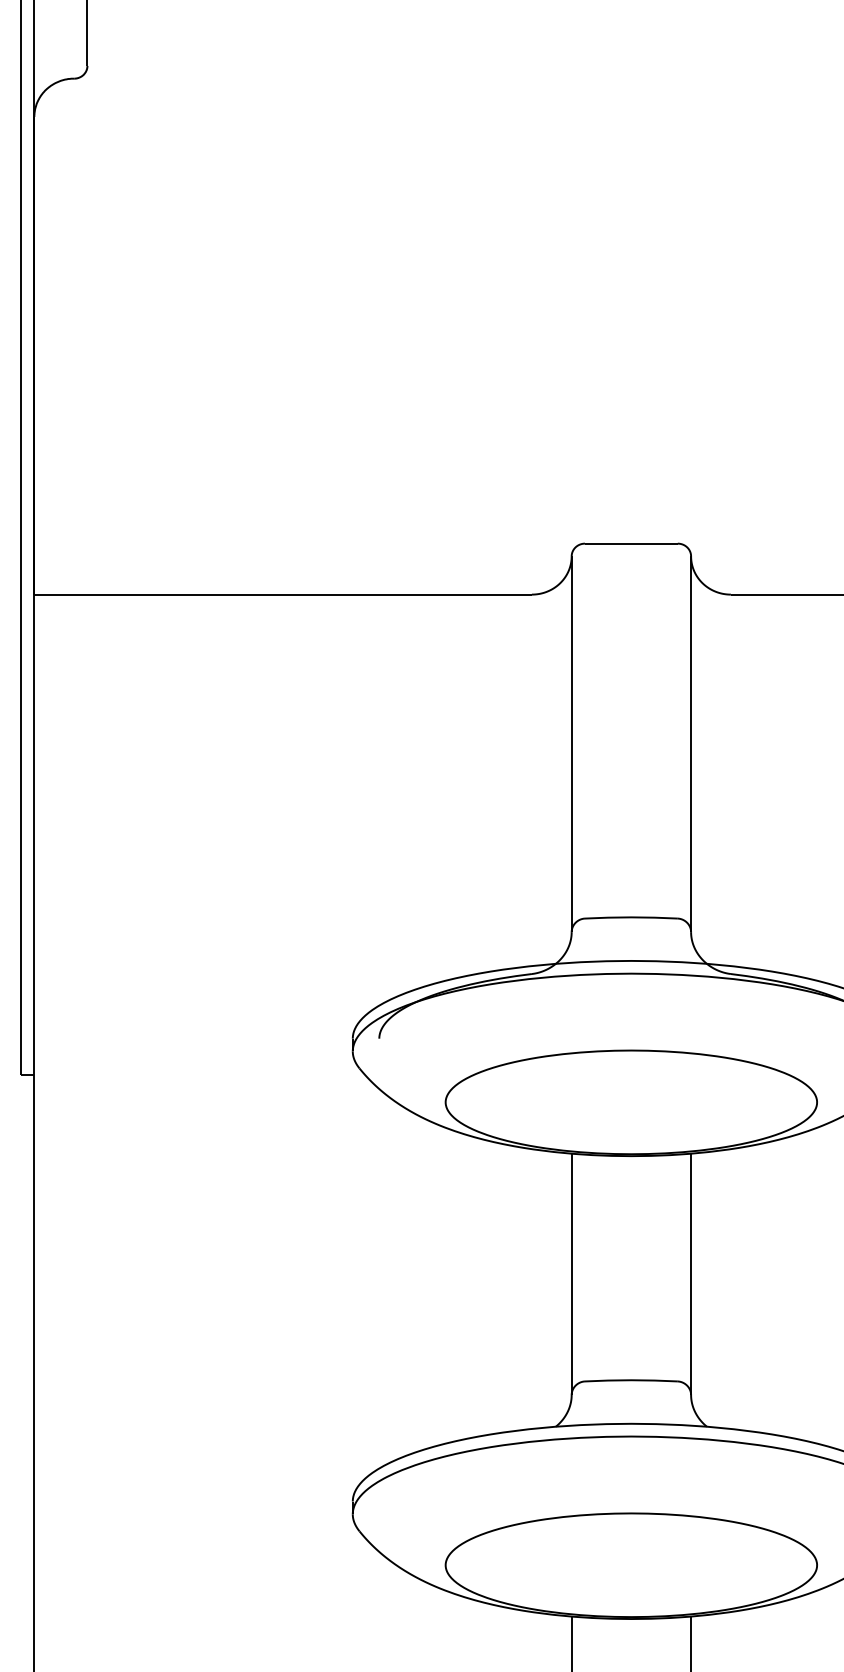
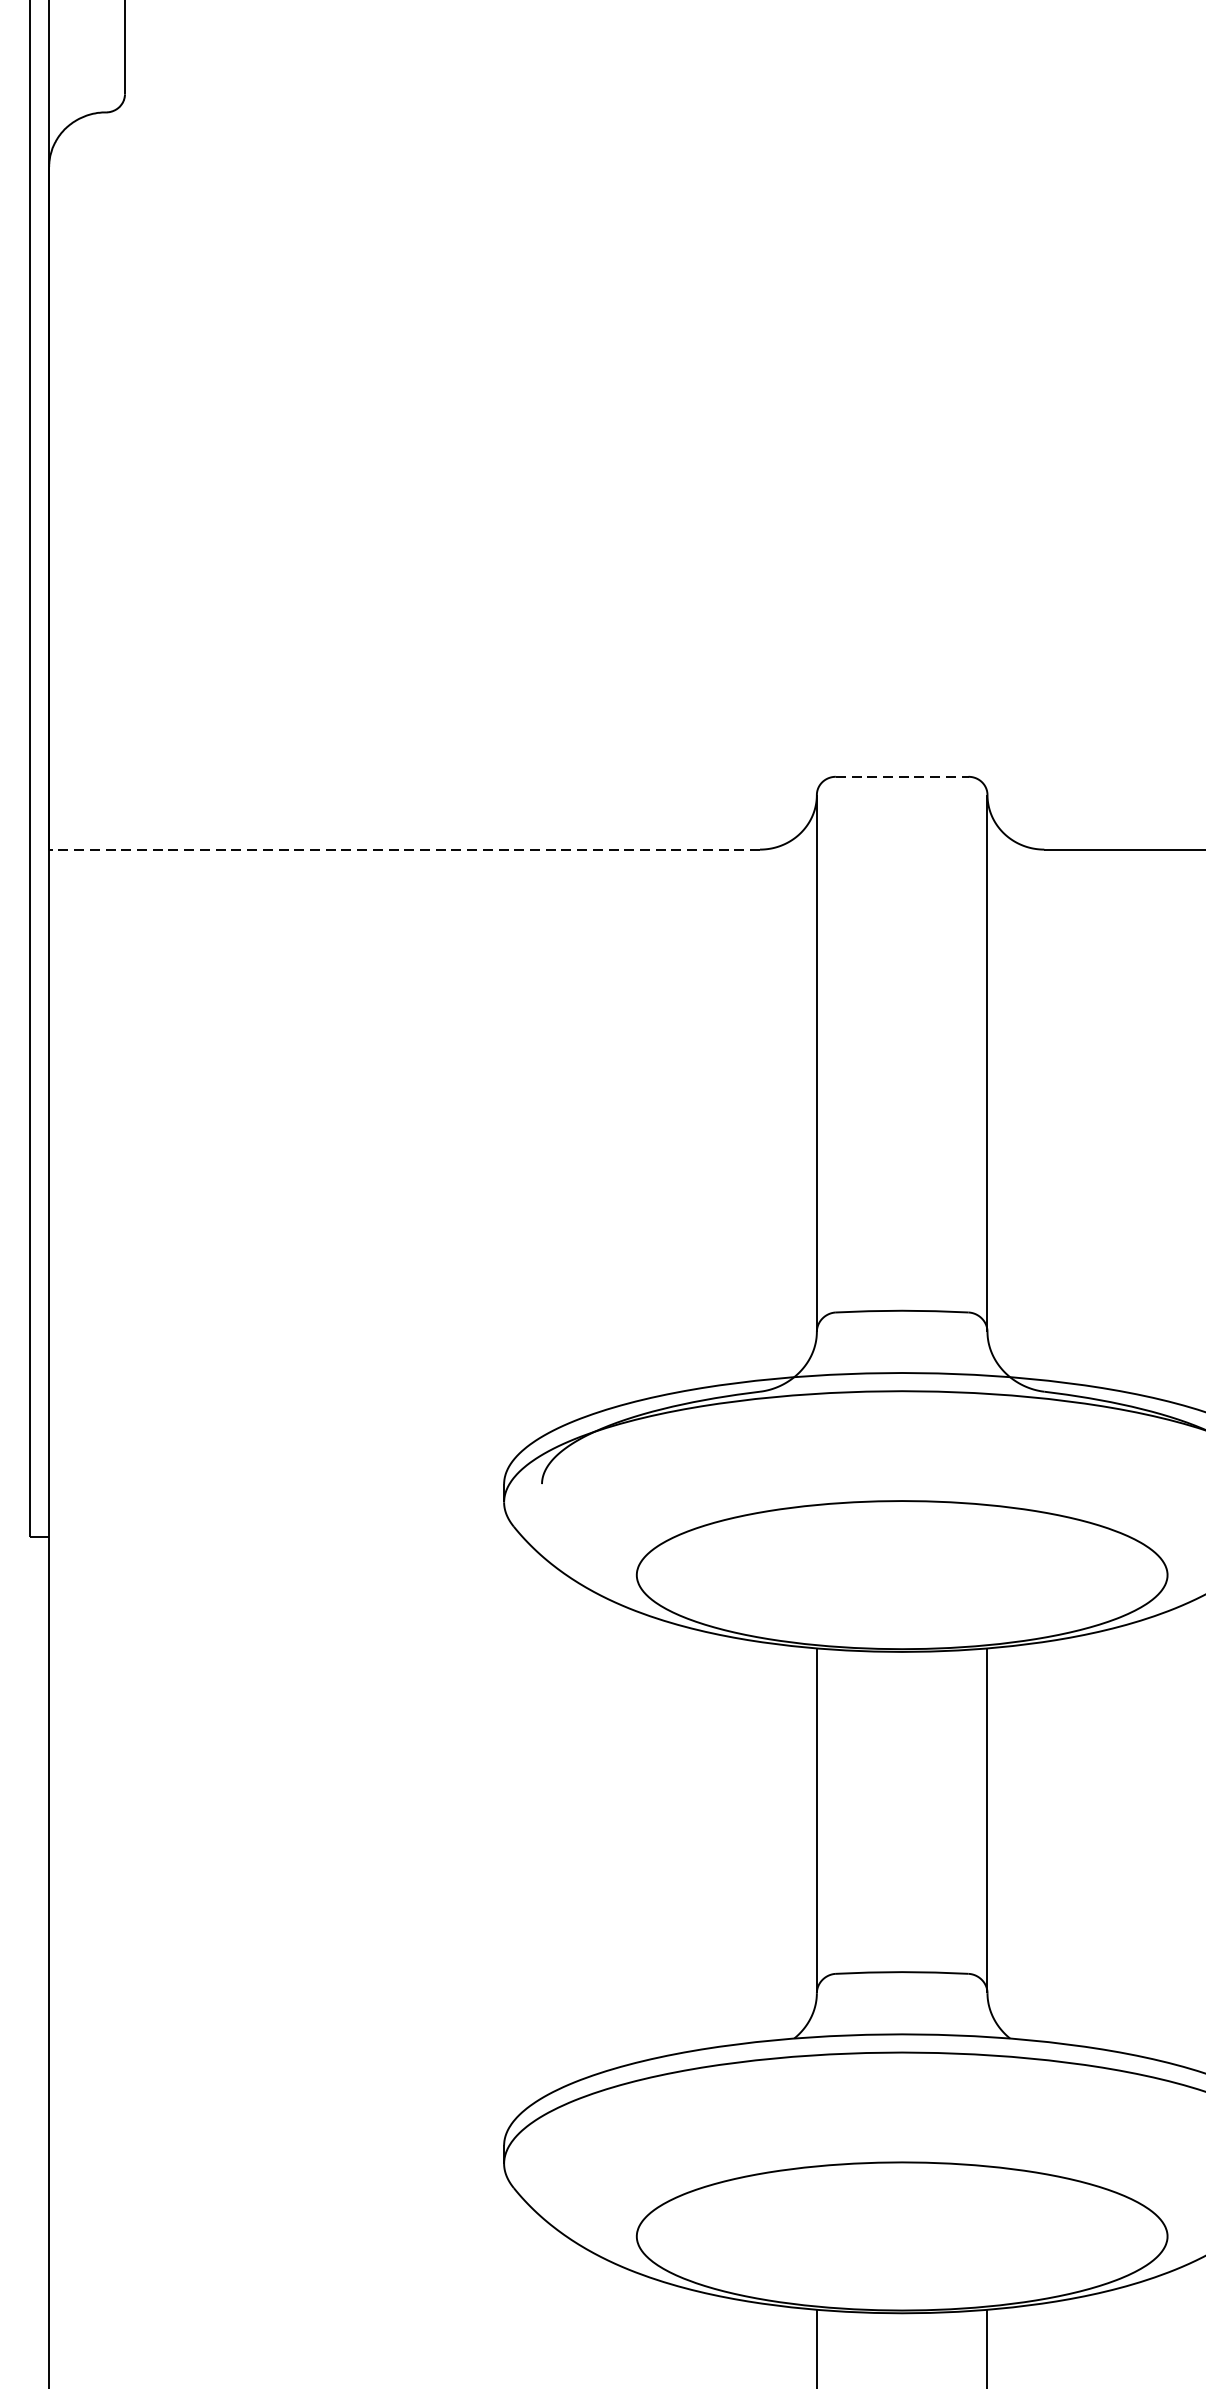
line: (631, 543) -> (902, 776), solid -> dashed
line: (283, 594) -> (405, 849), solid -> dashed

